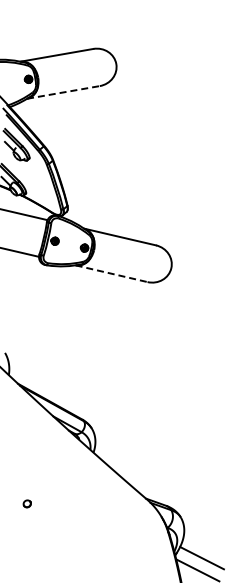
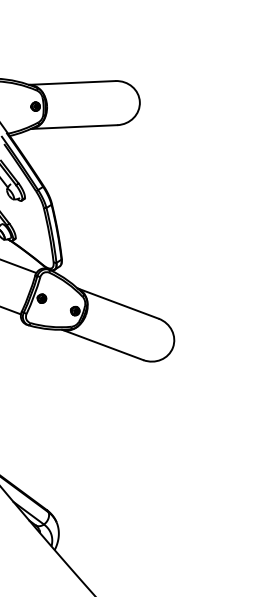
line: (63, 92) -> (74, 127), dashed -> solid
line: (111, 273) -> (102, 344), dashed -> solid

